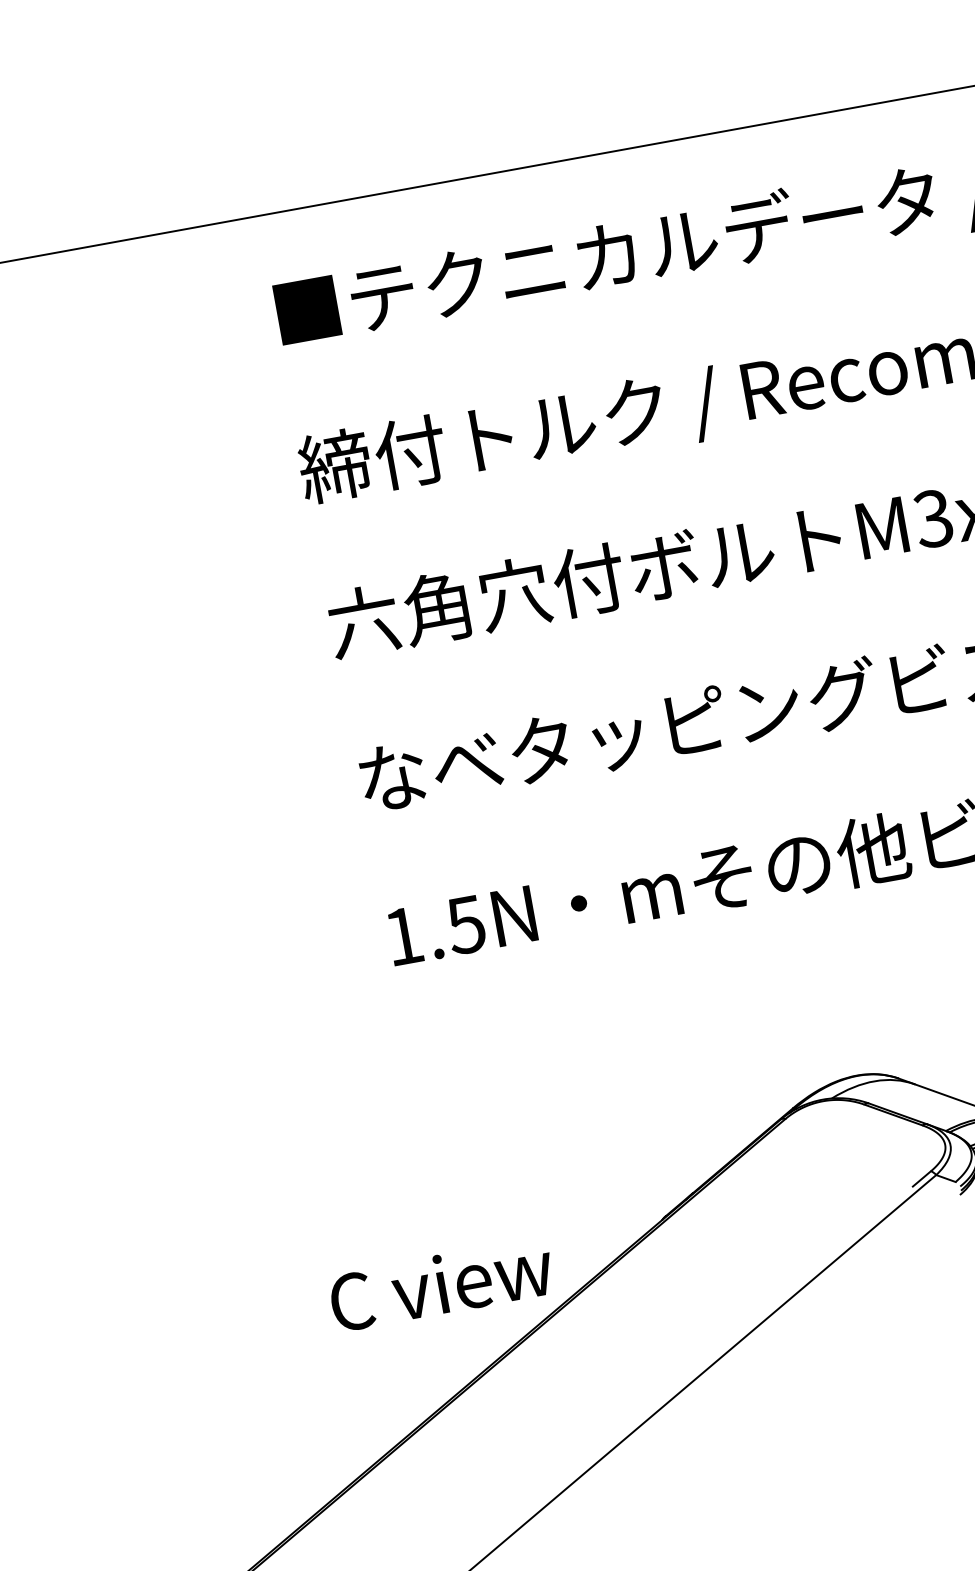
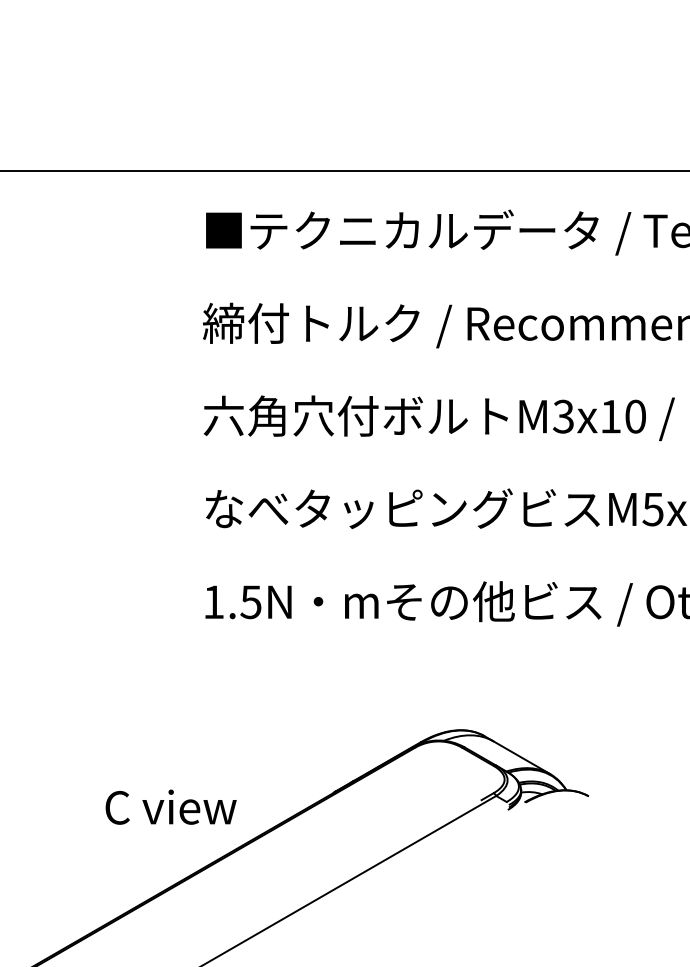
text: (440, 1283) -> (170, 806), moved

